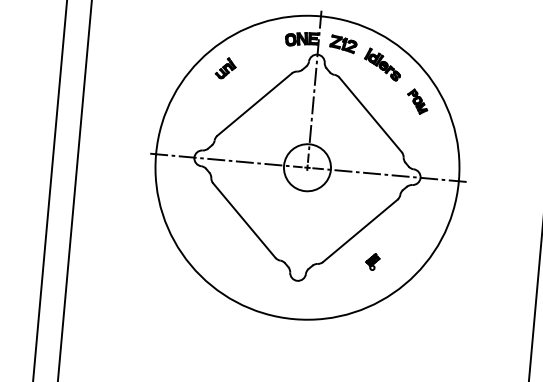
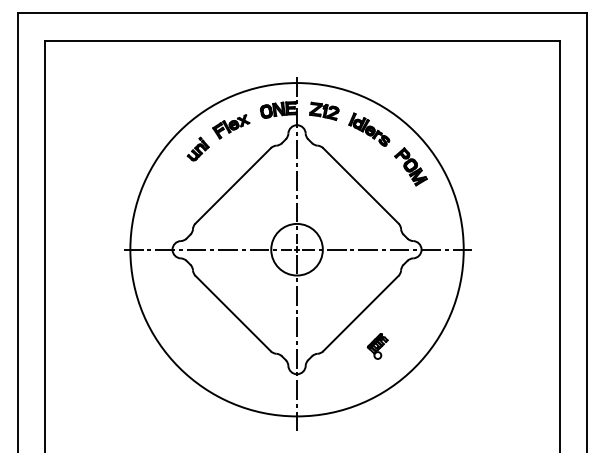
part: (257, 50) -> (231, 126), added
part: (417, 101) -> (410, 166), size x1.43
line: (300, 252) -> (297, 343), added
part: (372, 262) -> (377, 346), size x1.43

